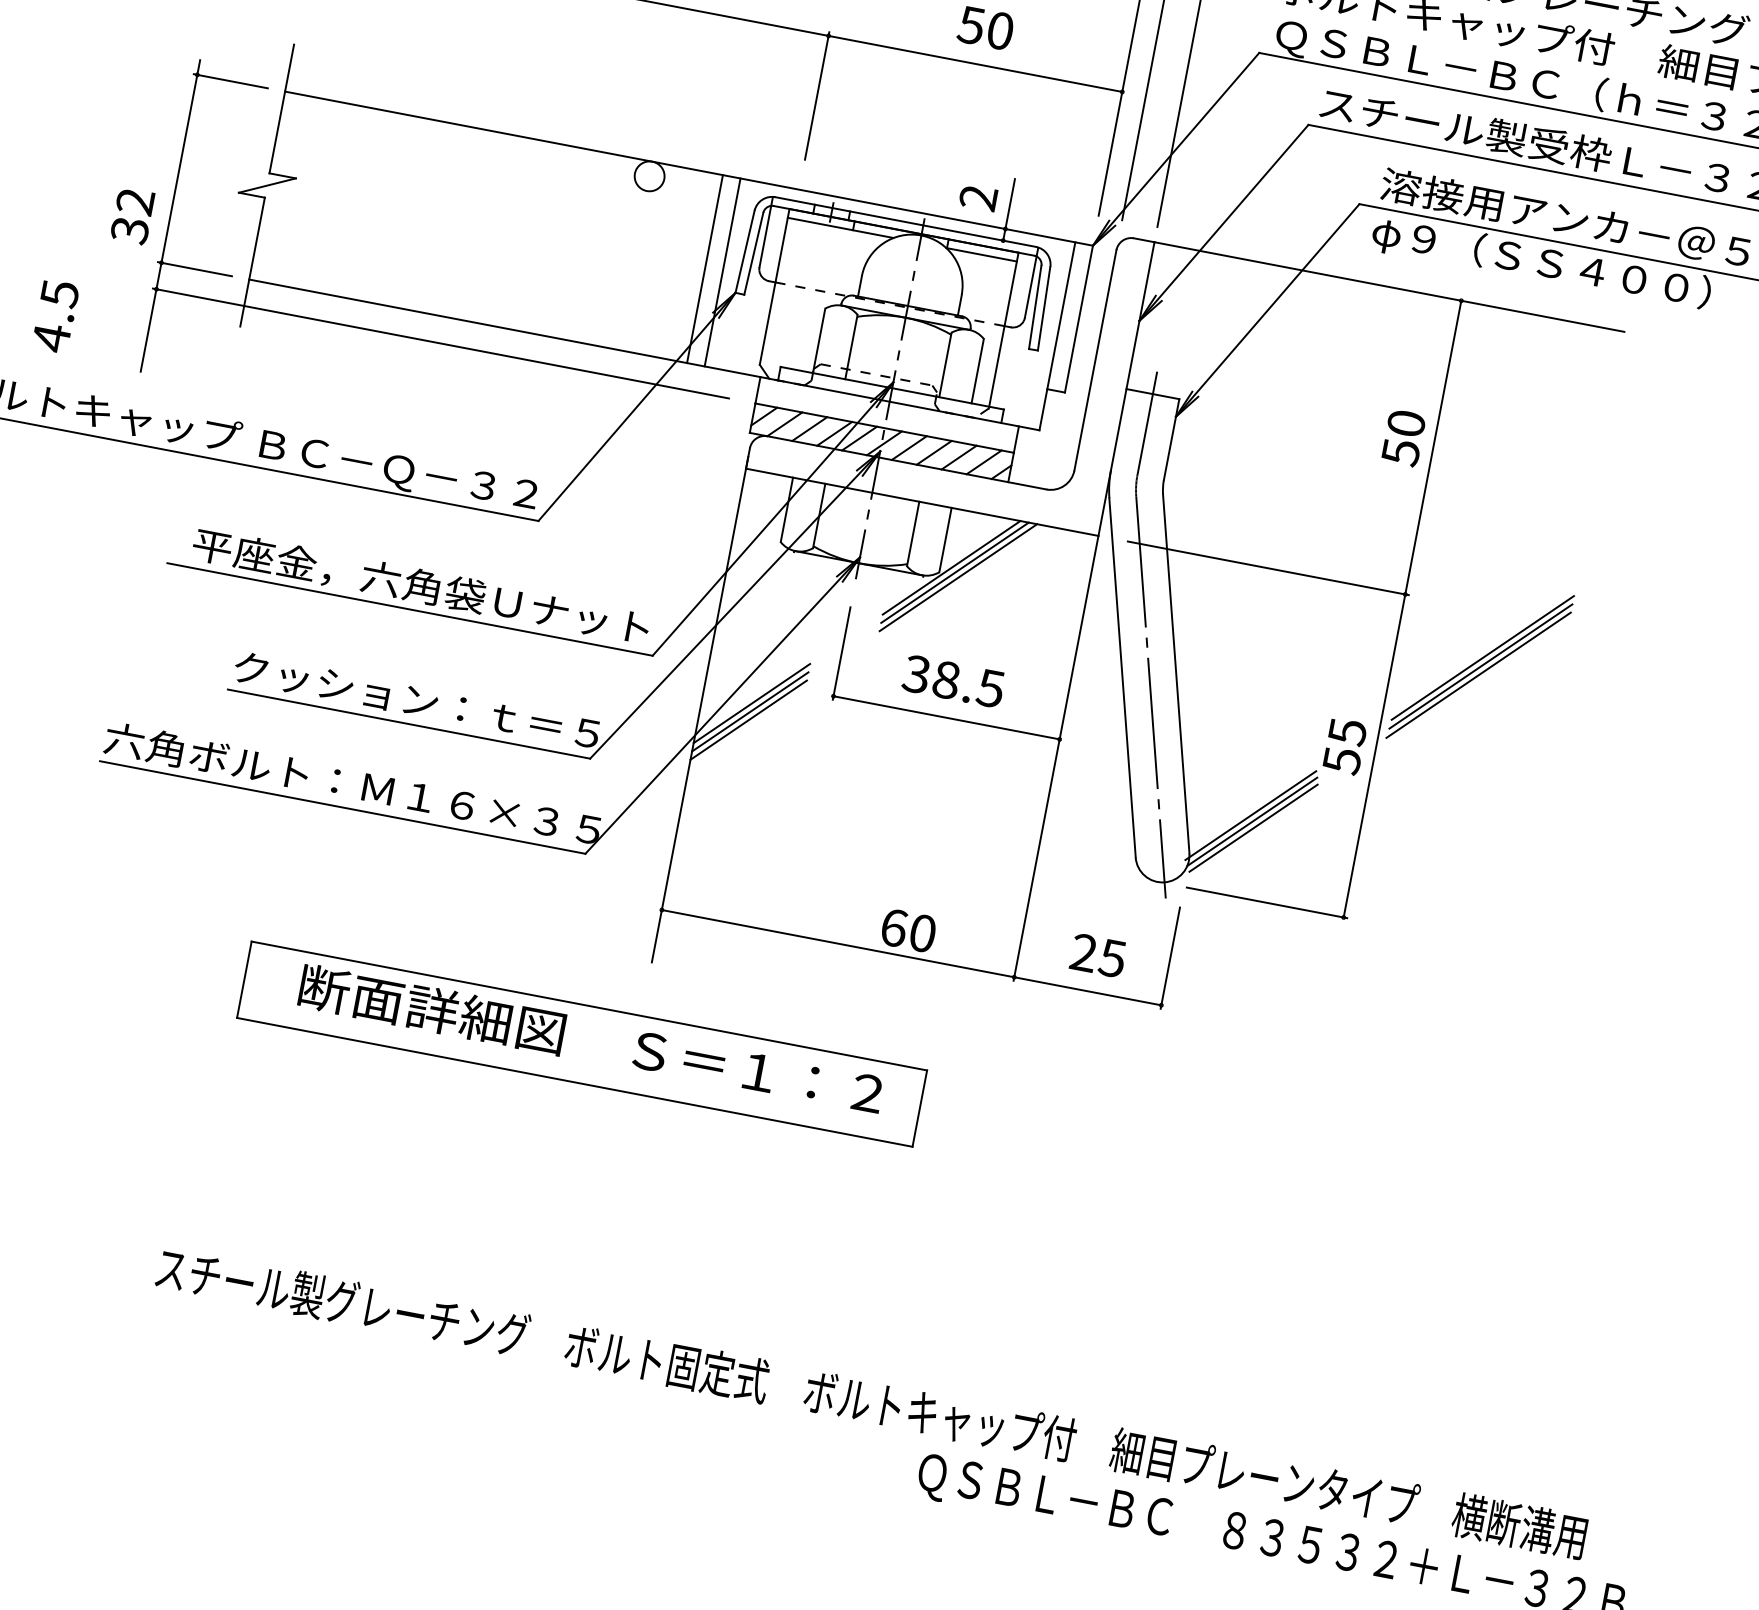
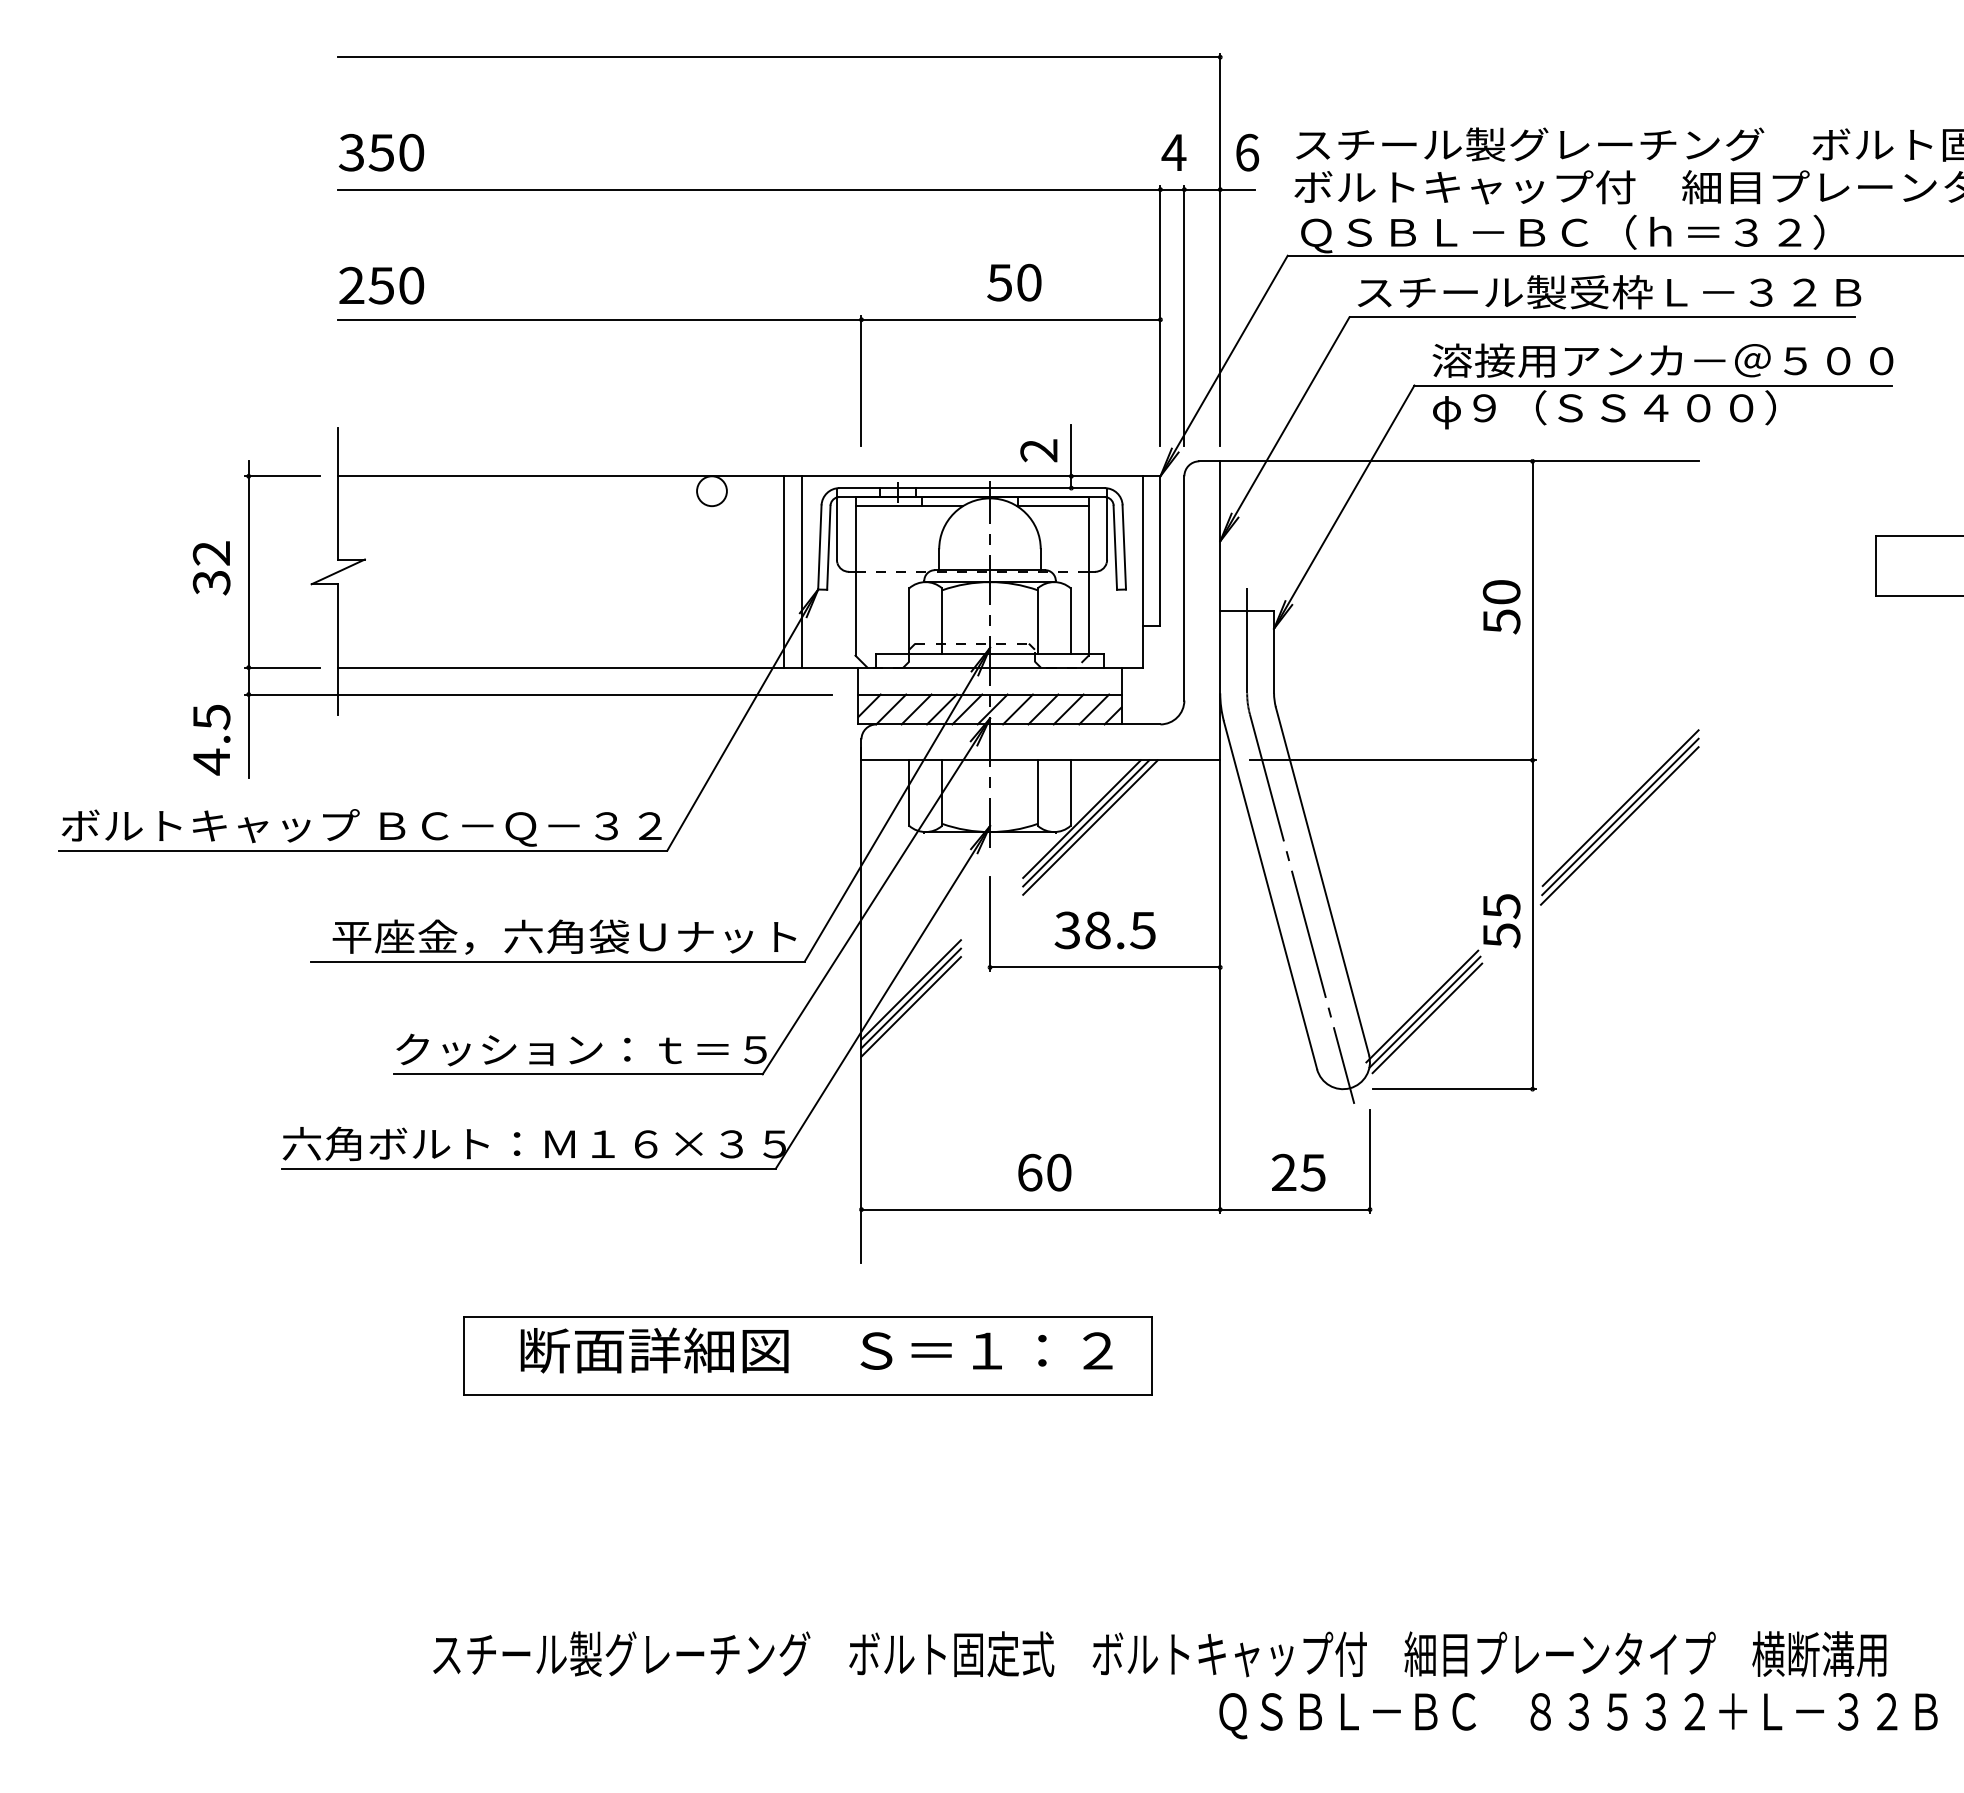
text: (132, 216) -> (211, 568), moved
text: (55, 316) -> (211, 740), moved
text: (908, 930) -> (1044, 1172), moved

